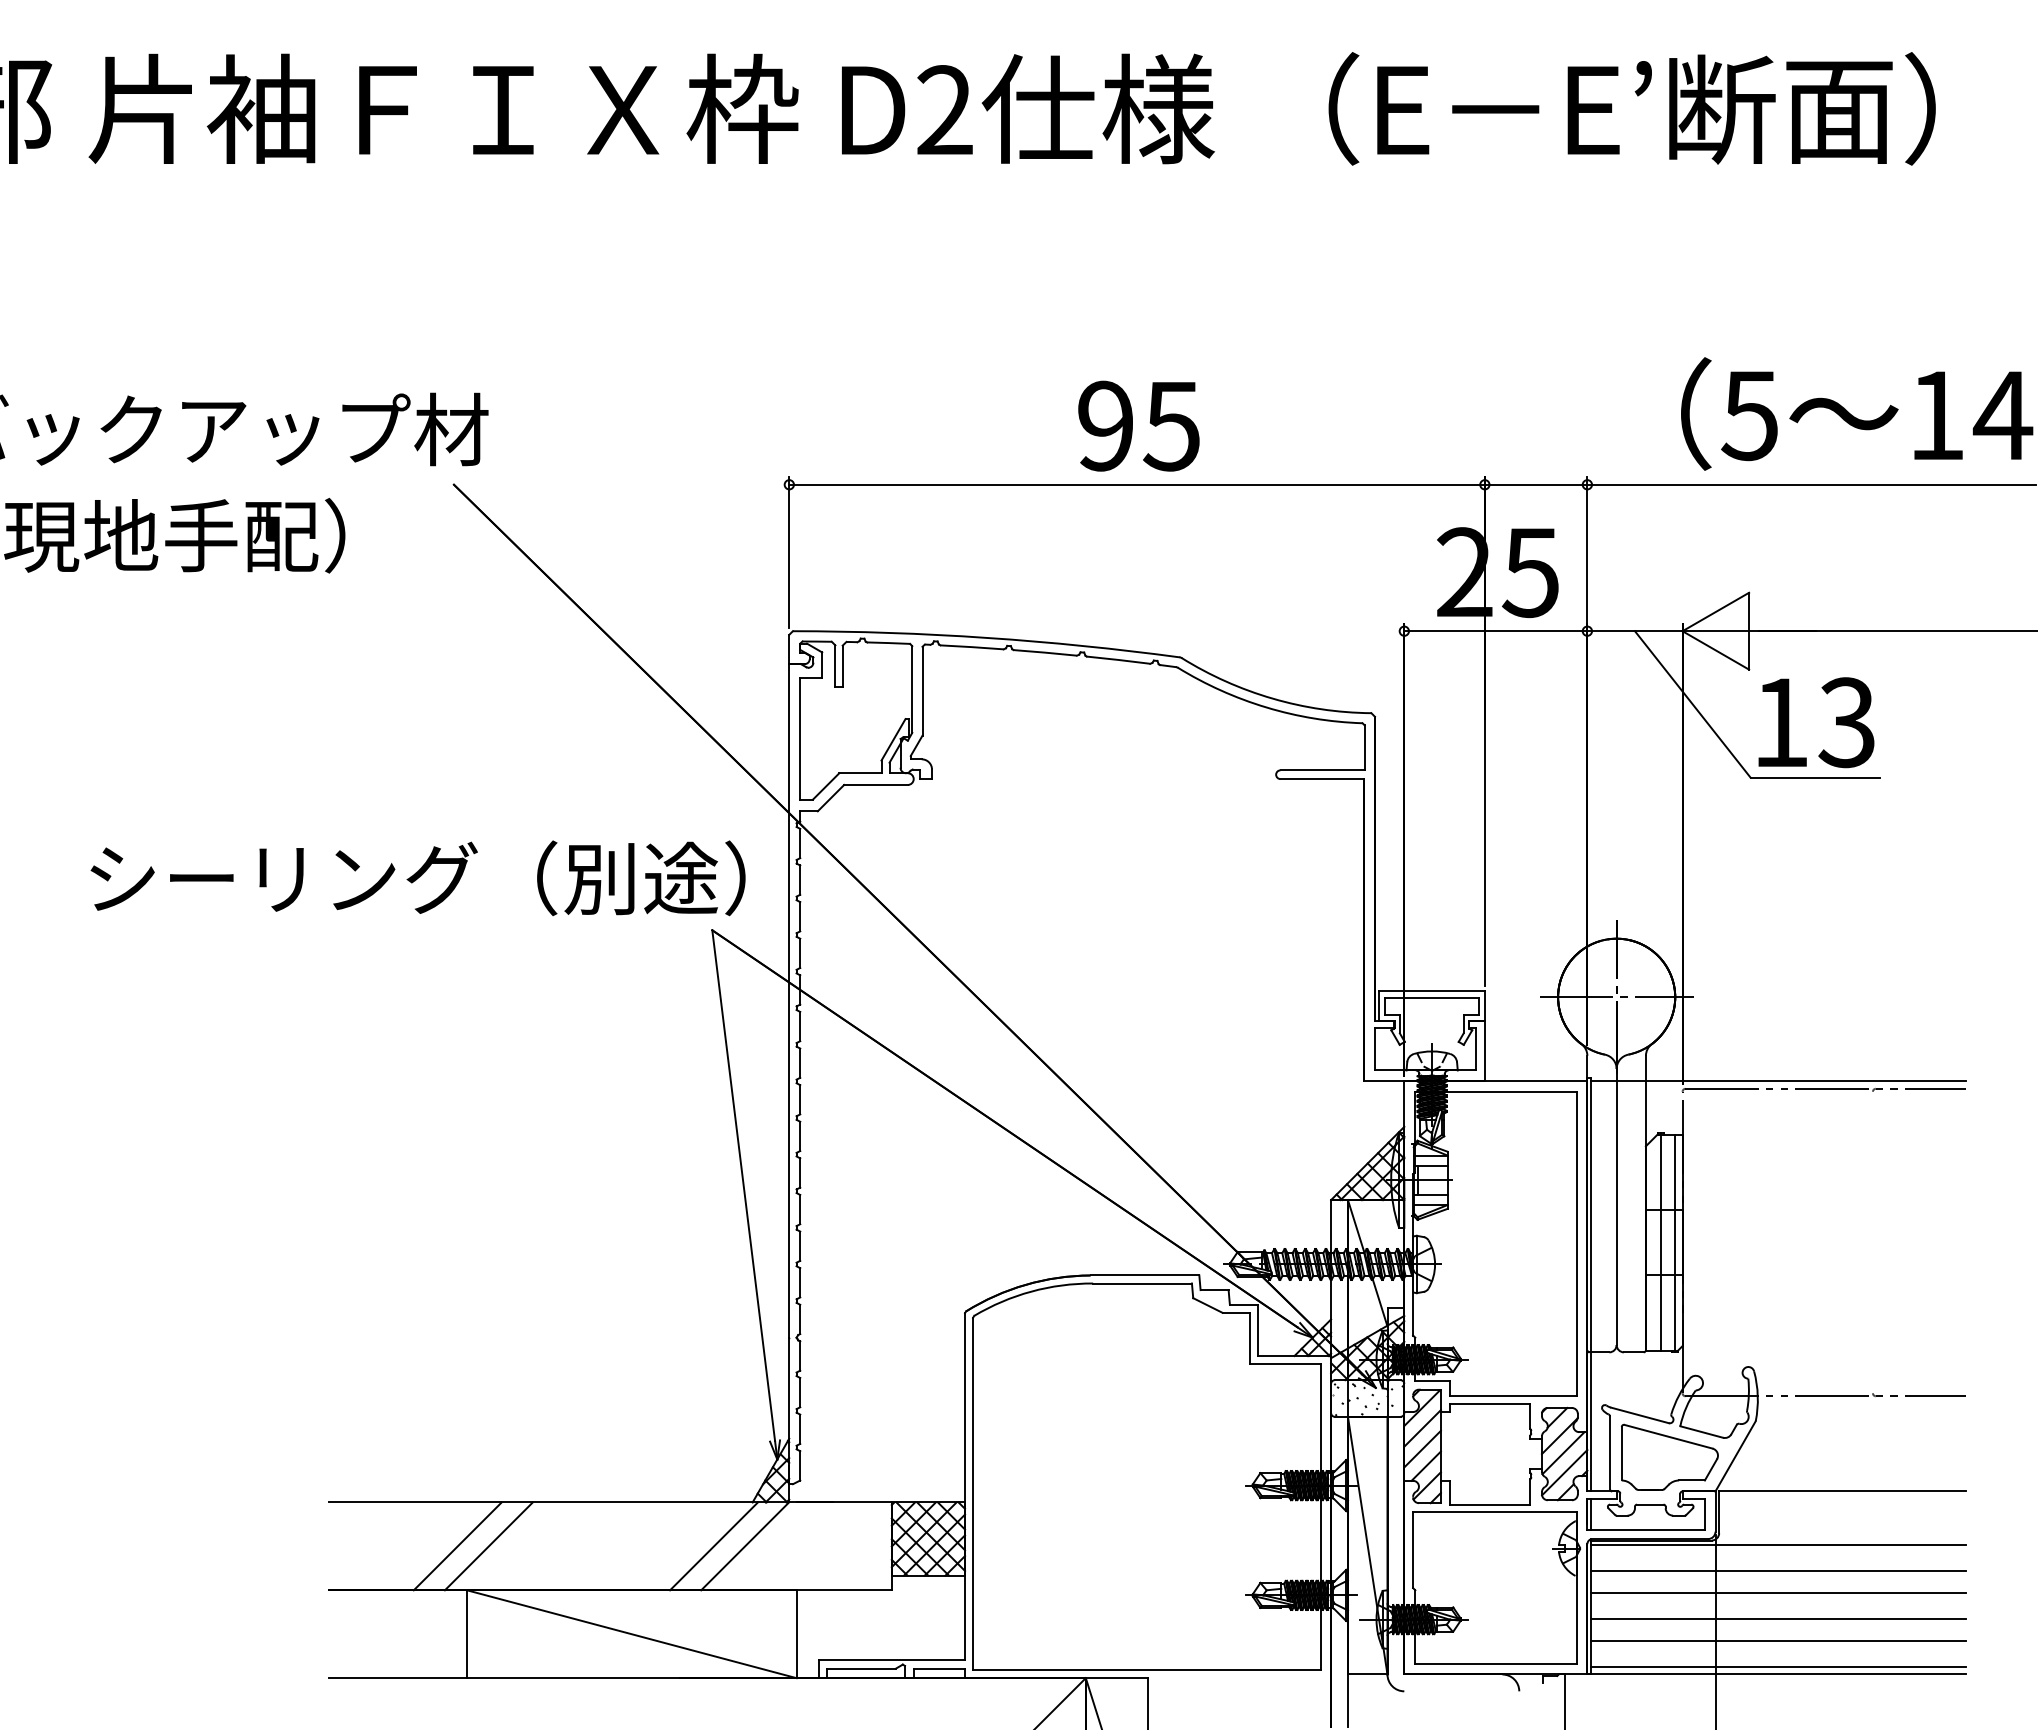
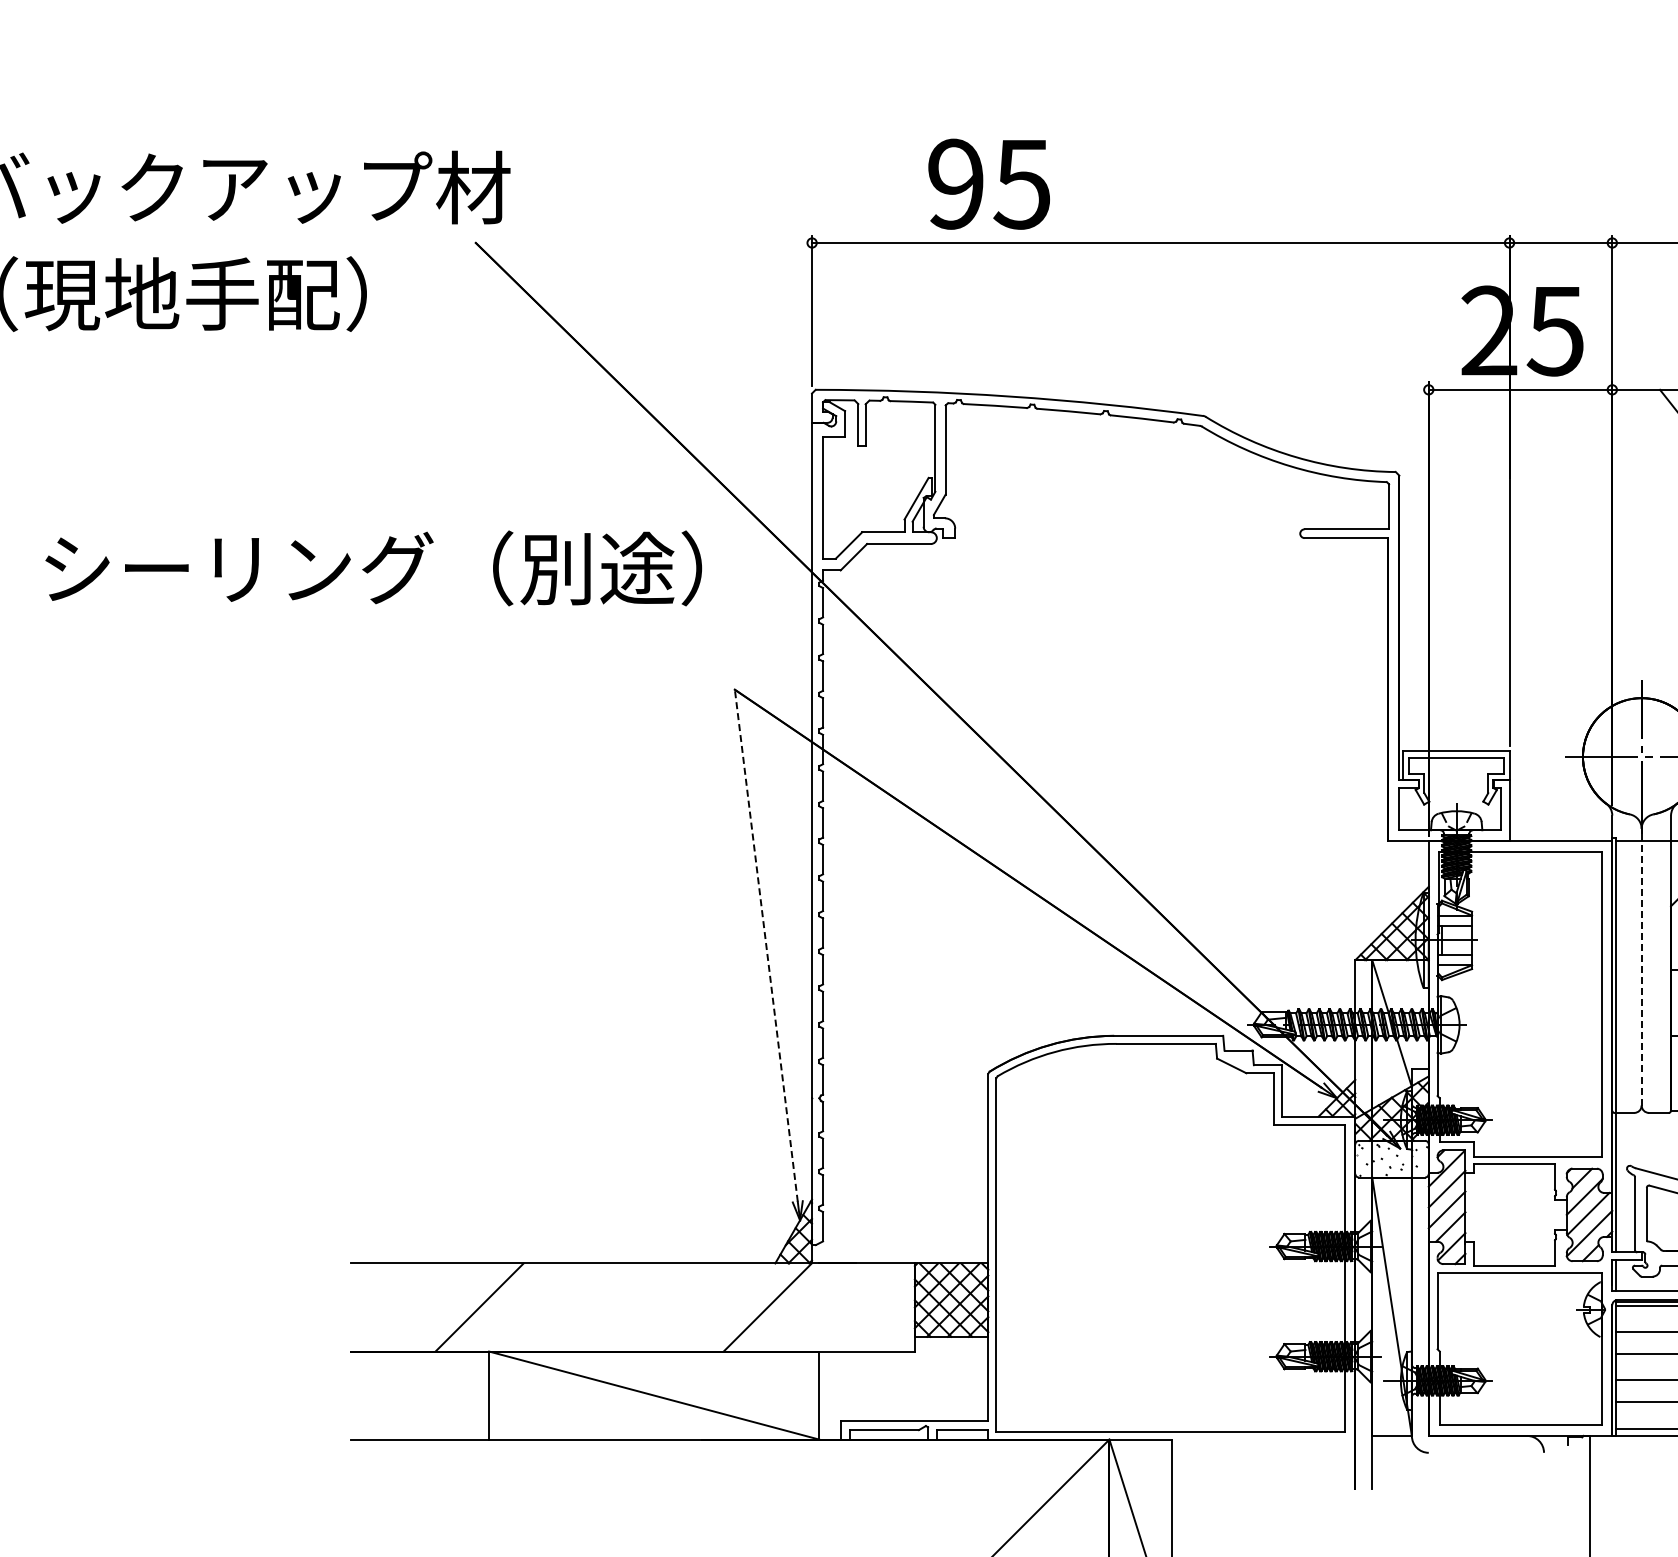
text: (1138, 425) -> (988, 183), moved
text: (417, 878) -> (373, 568), moved
line: (743, 1185) -> (766, 945), solid -> dashed
line: (1616, 1206) -> (1641, 966), solid -> dashed
line: (488, 1546) -> (510, 1307), removed
line: (713, 1546) -> (736, 1307), removed

